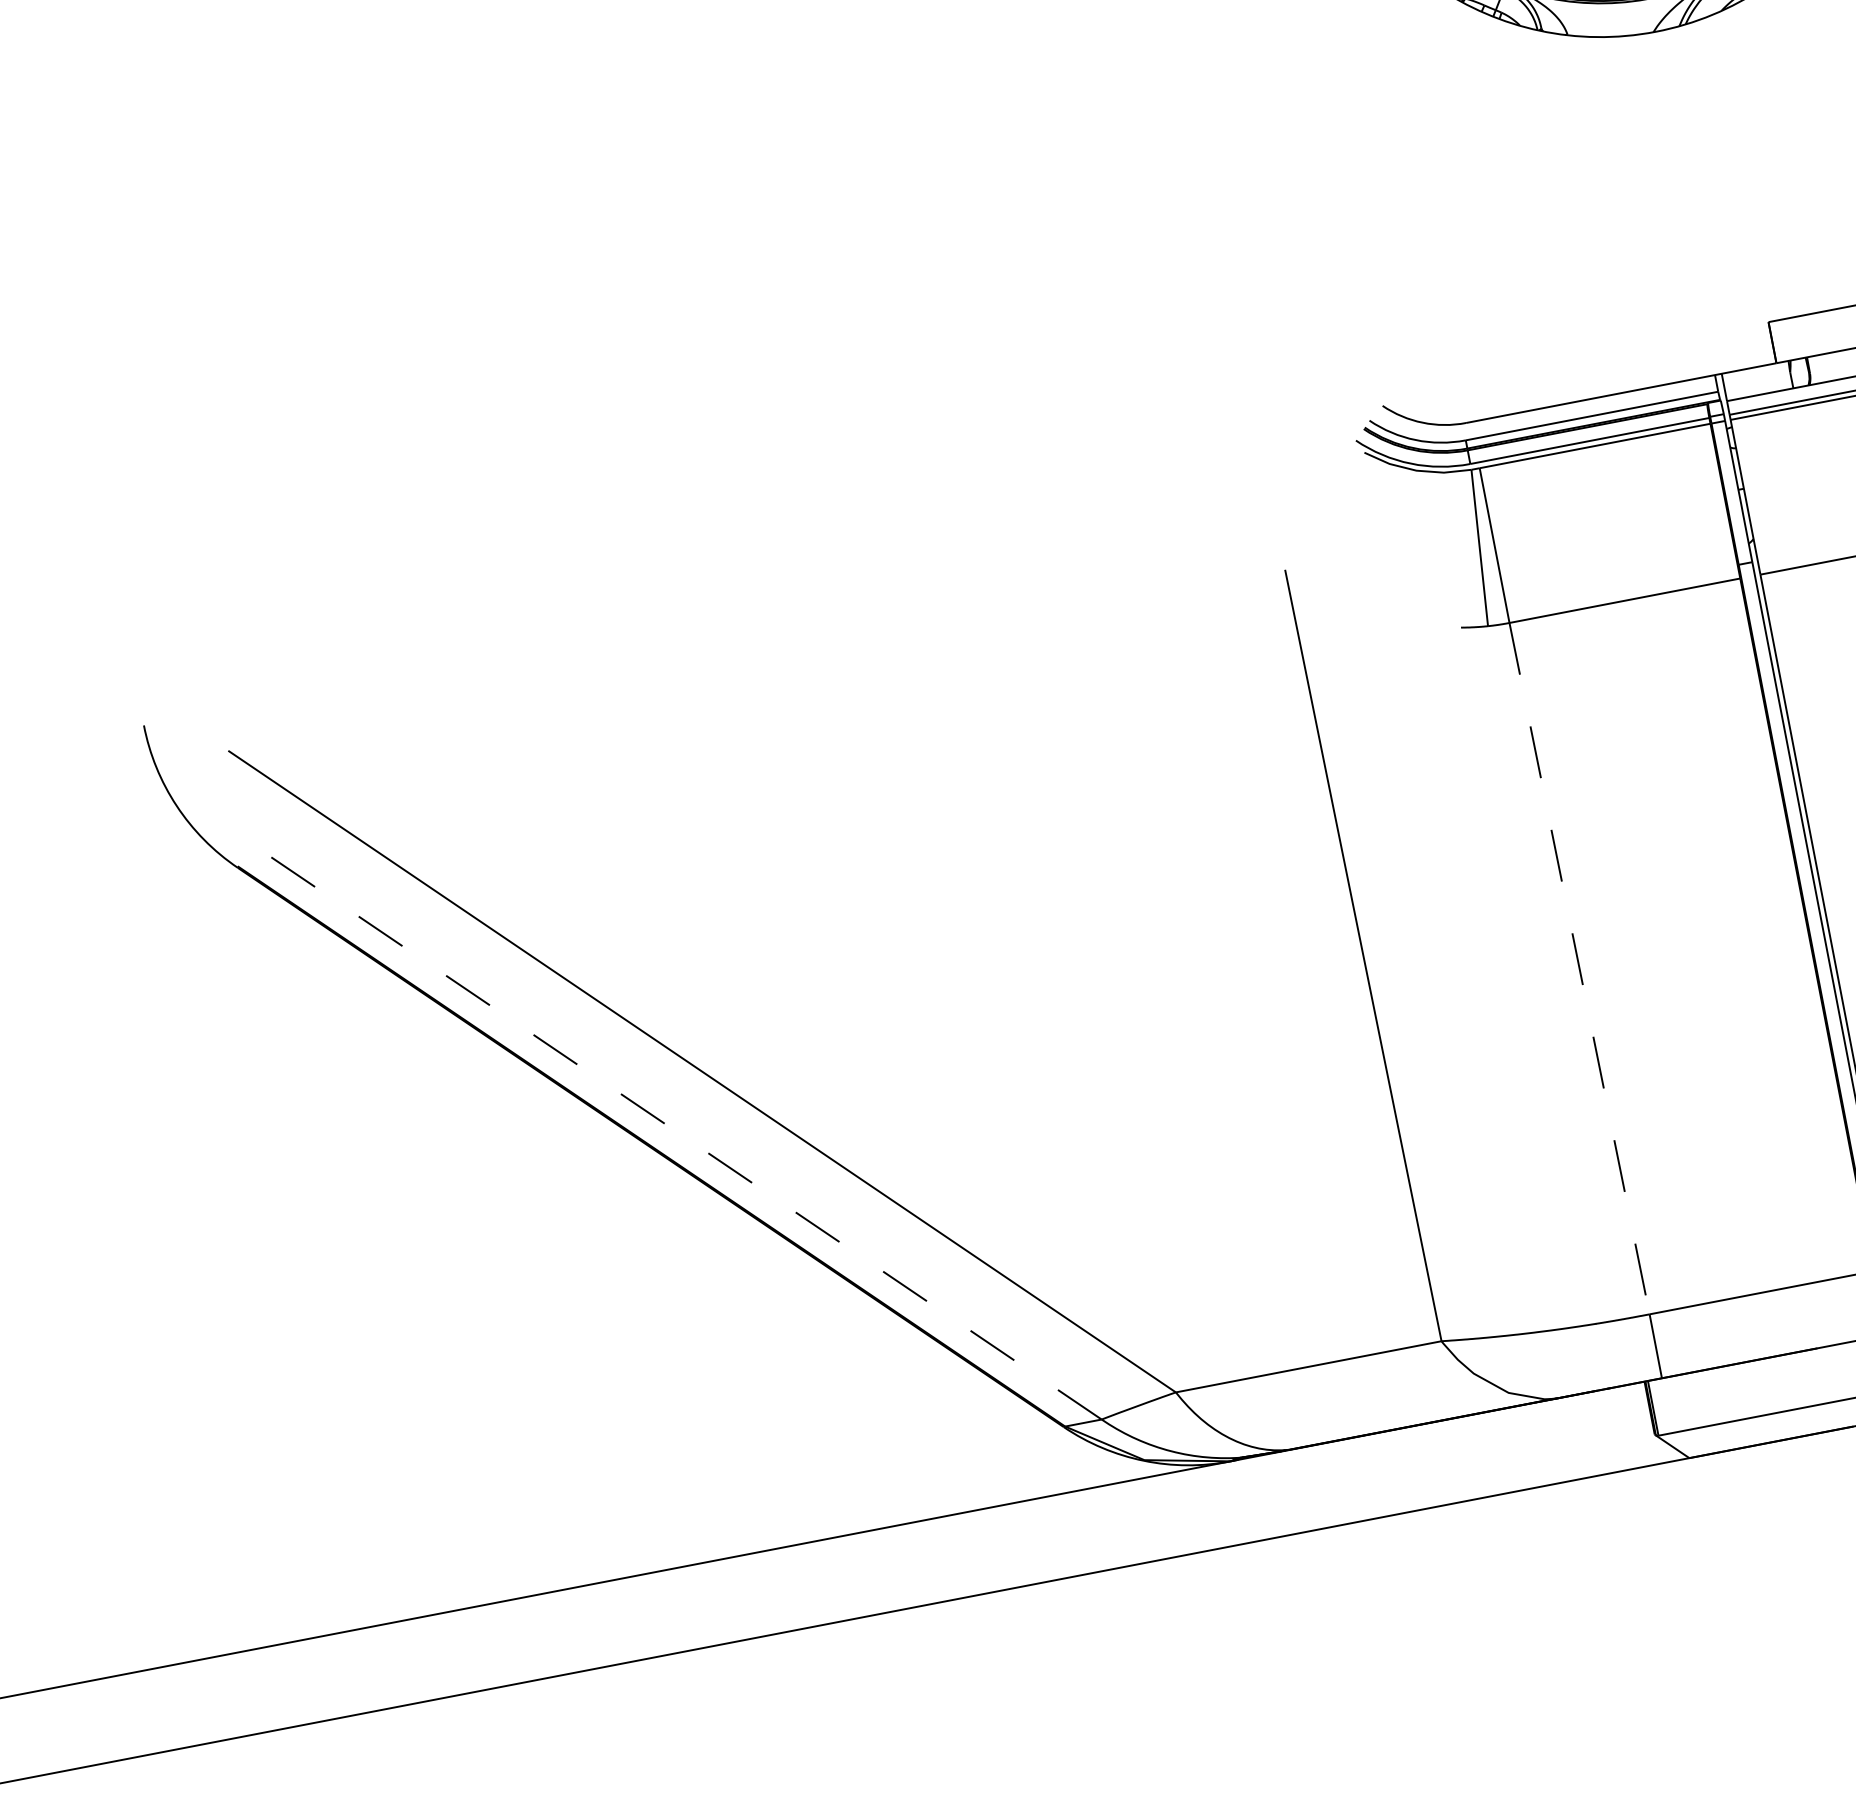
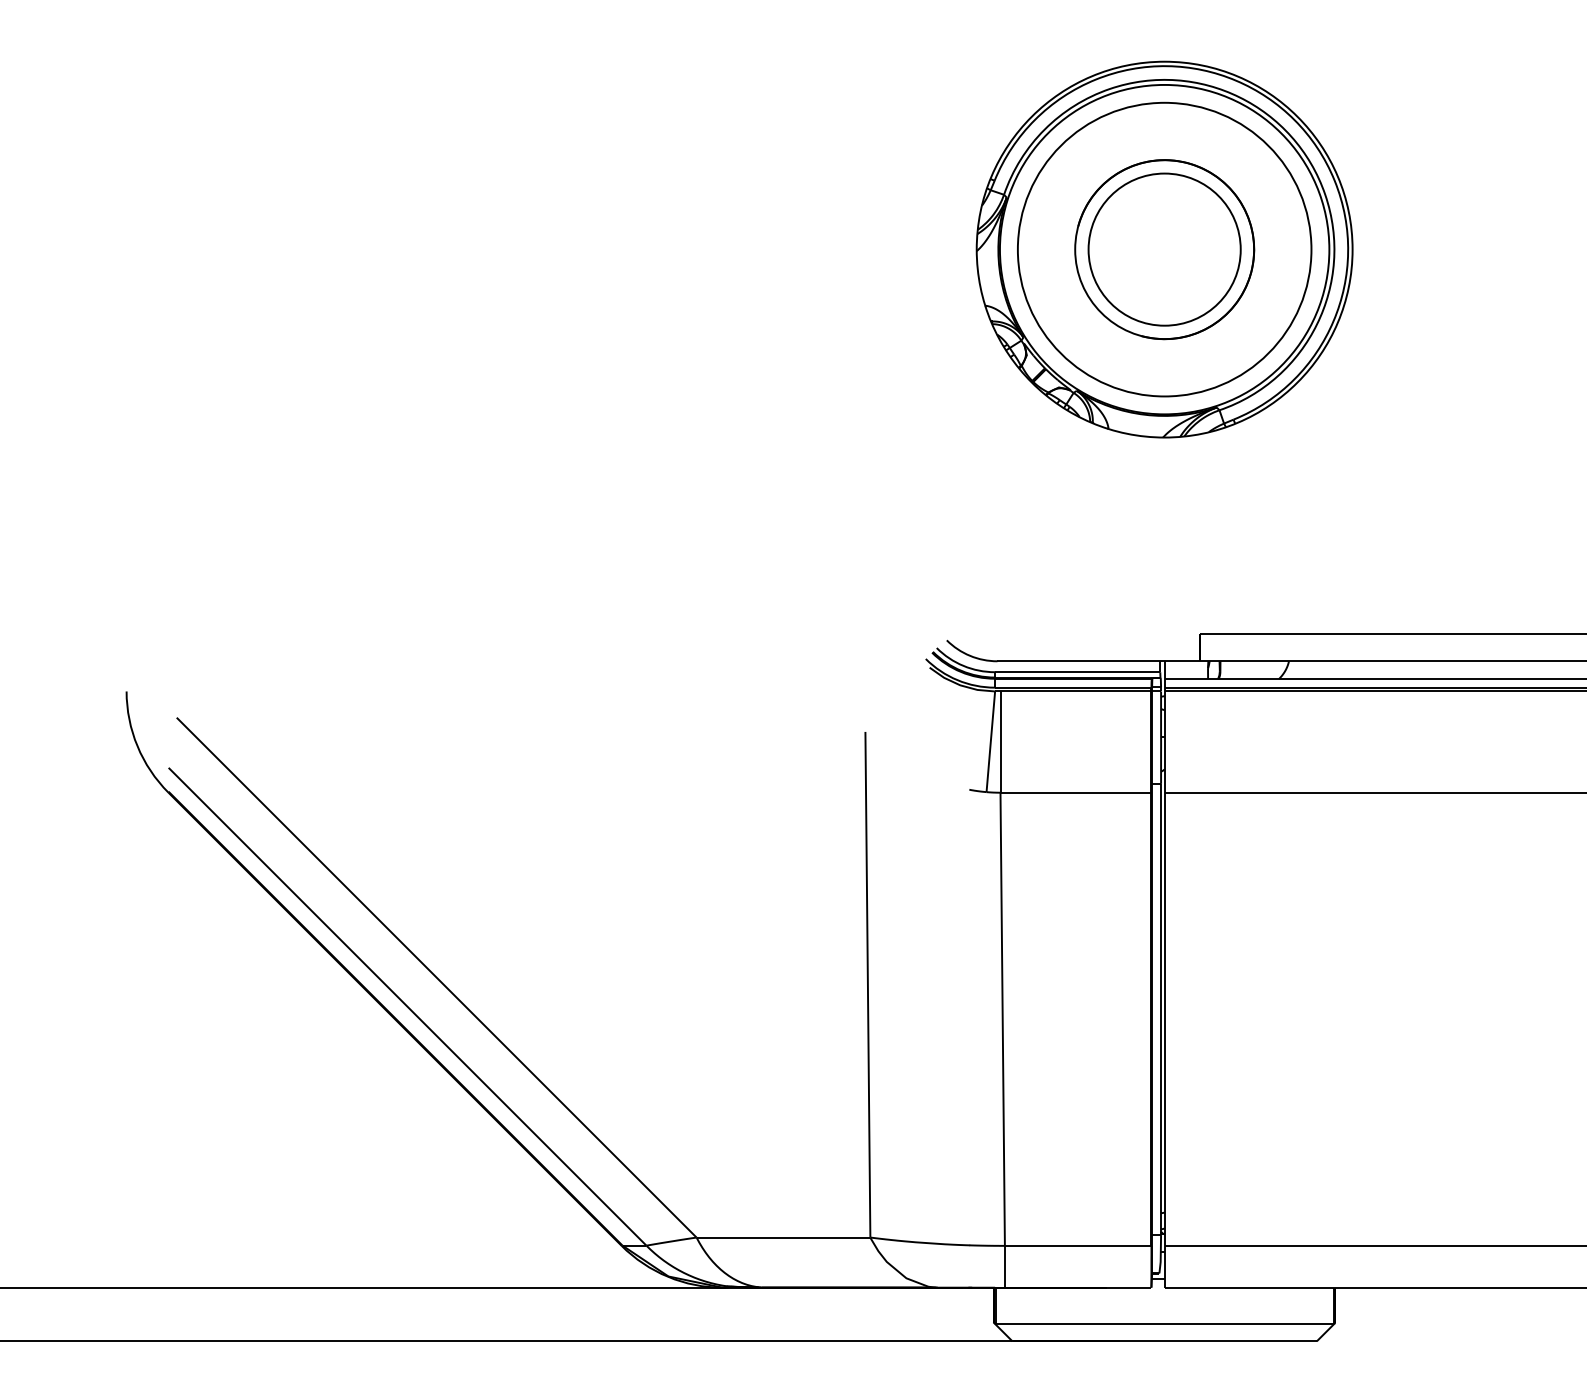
line: (1579, 969) -> (1002, 1019), dashed -> solid
line: (666, 1124) -> (407, 1006), dashed -> solid

